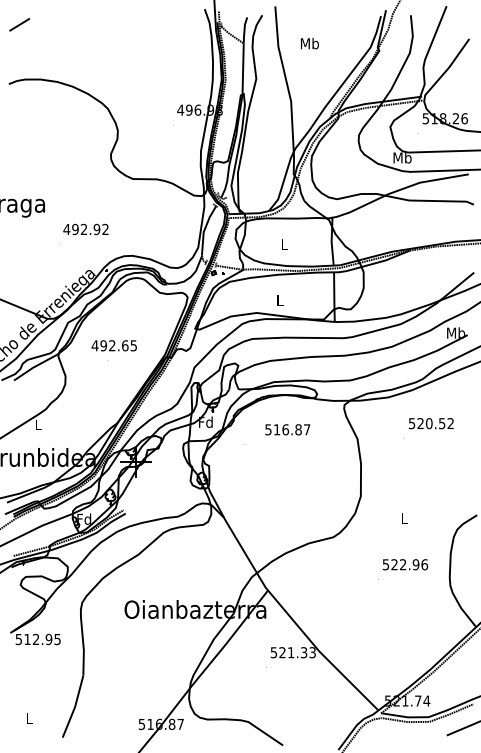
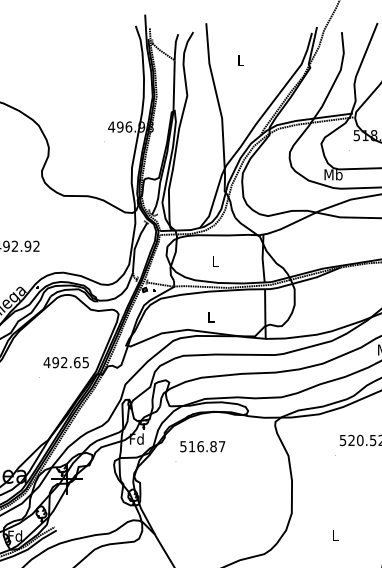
text: (309, 43) -> (240, 60), Mb -> L
text: (113, 345) -> (65, 362), moved
text: (287, 429) -> (202, 446), moved

